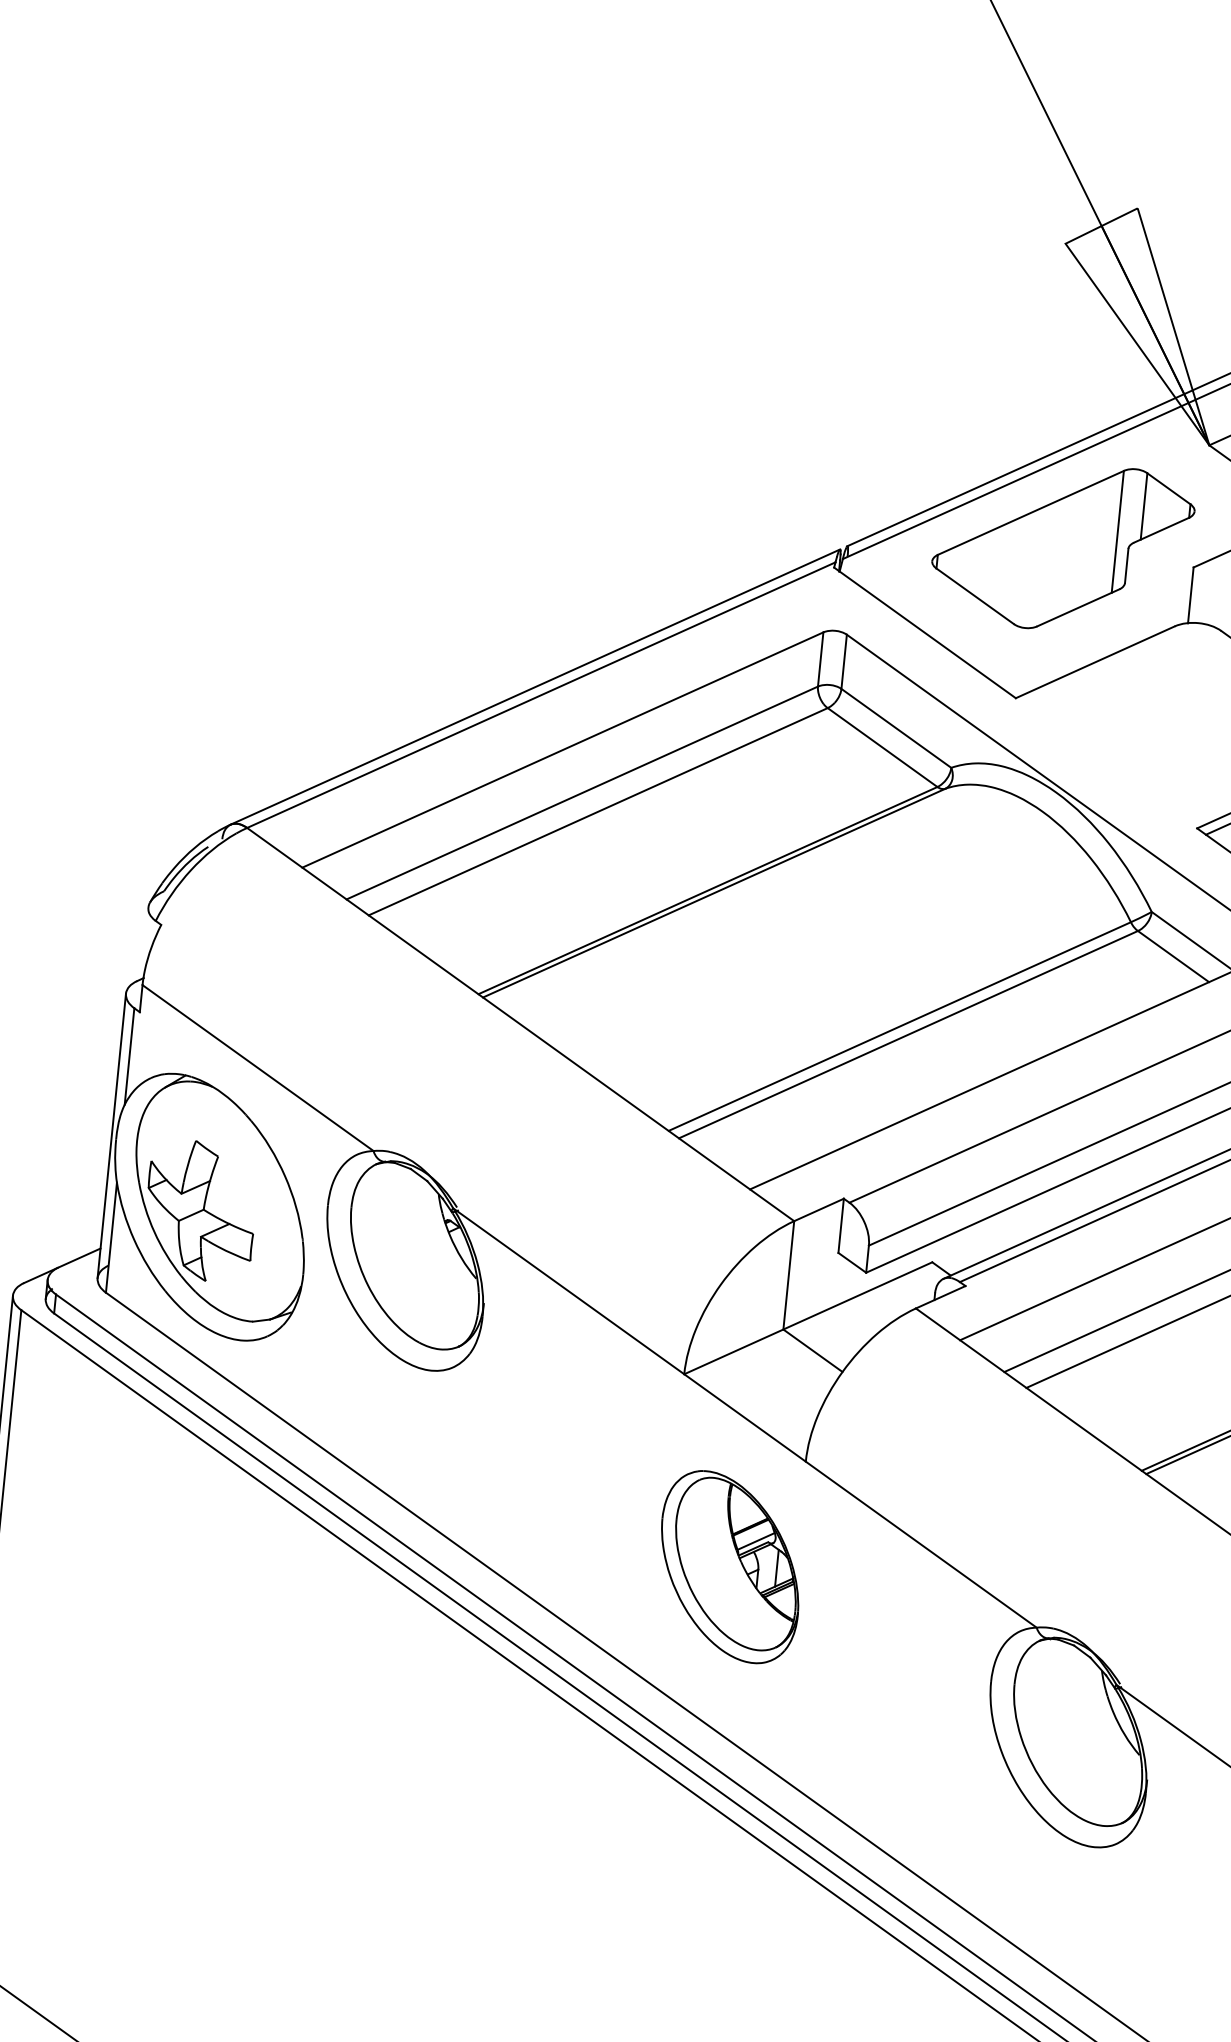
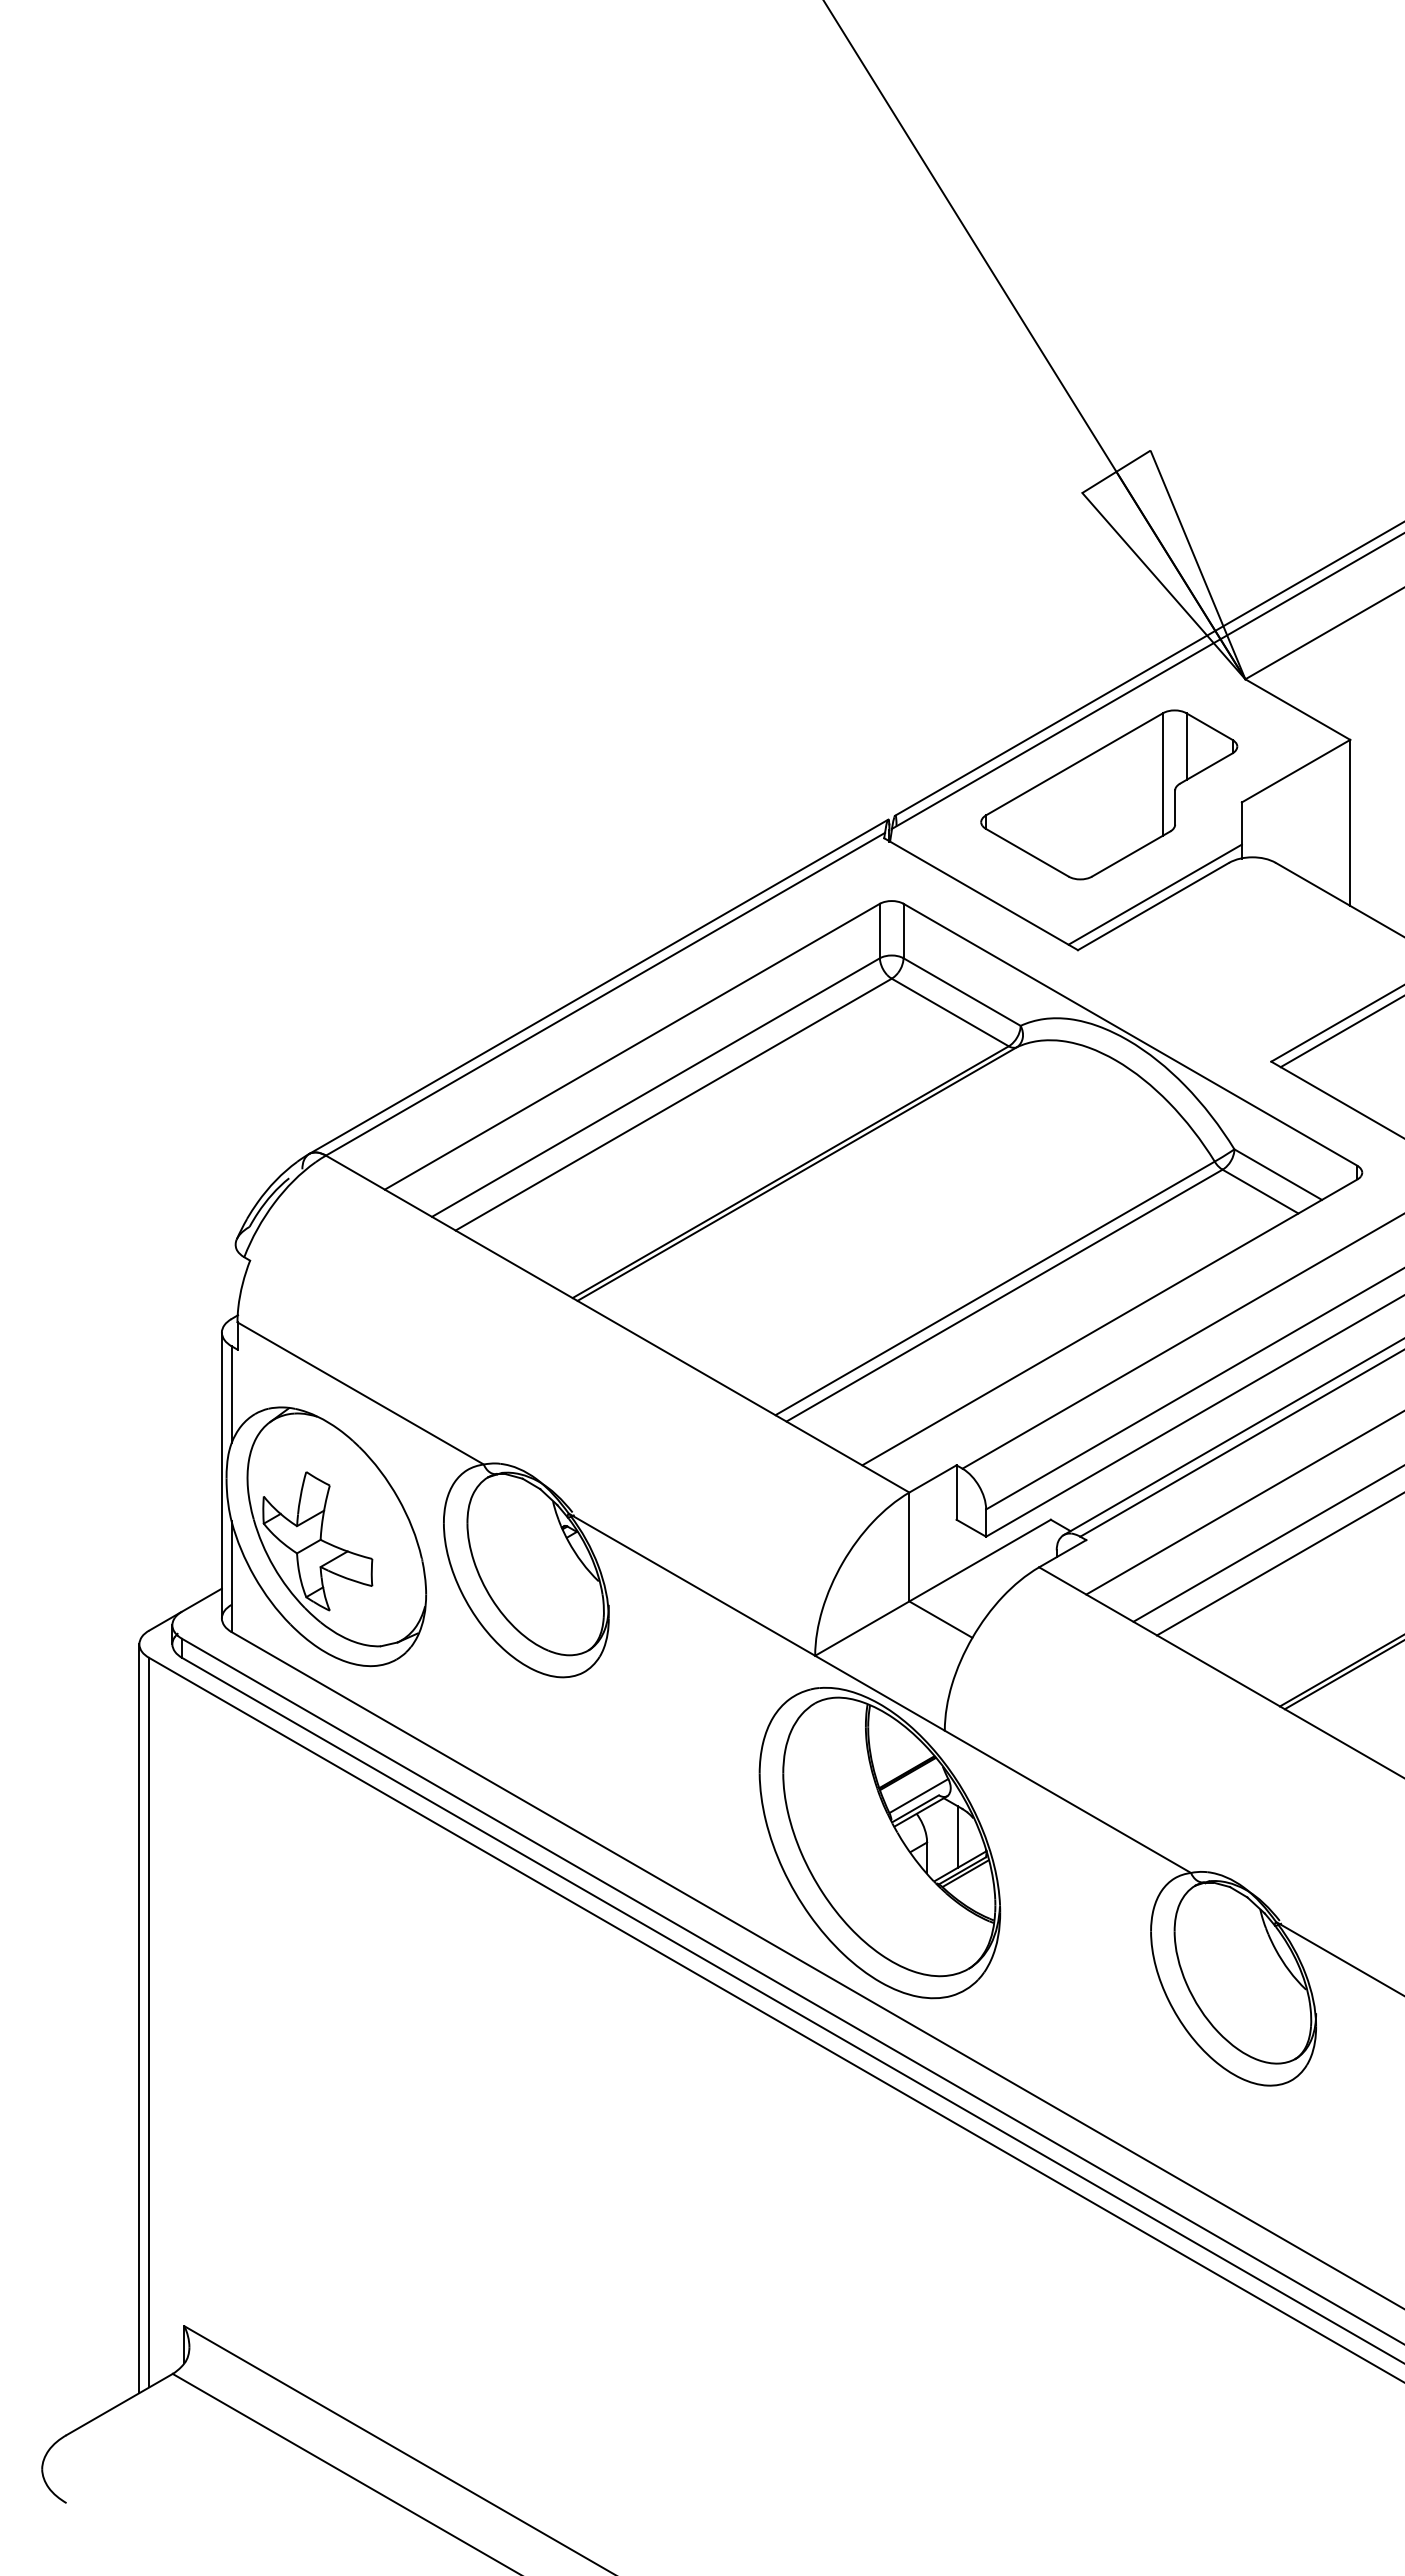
line: (1097, 650) -> (1154, 894), added
part: (729, 1567) -> (879, 1843), size x1.67

